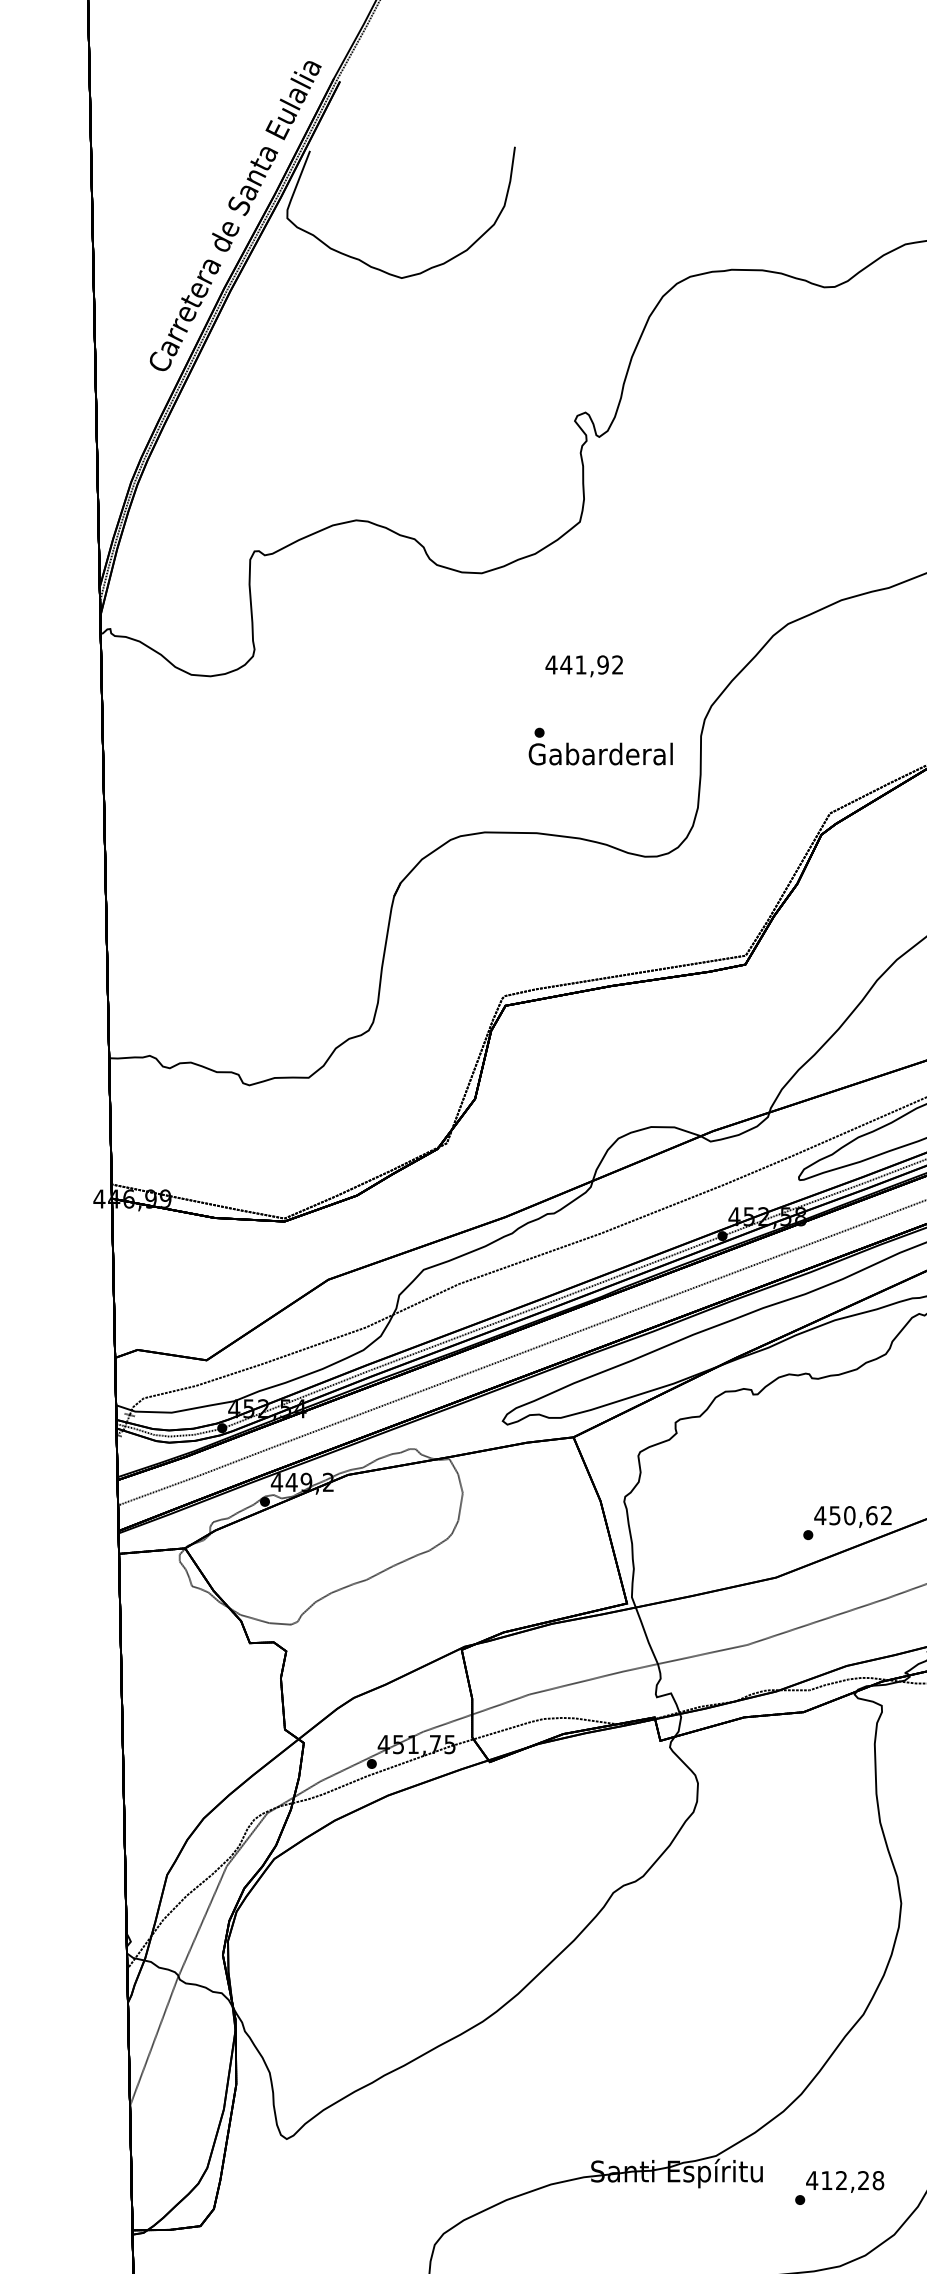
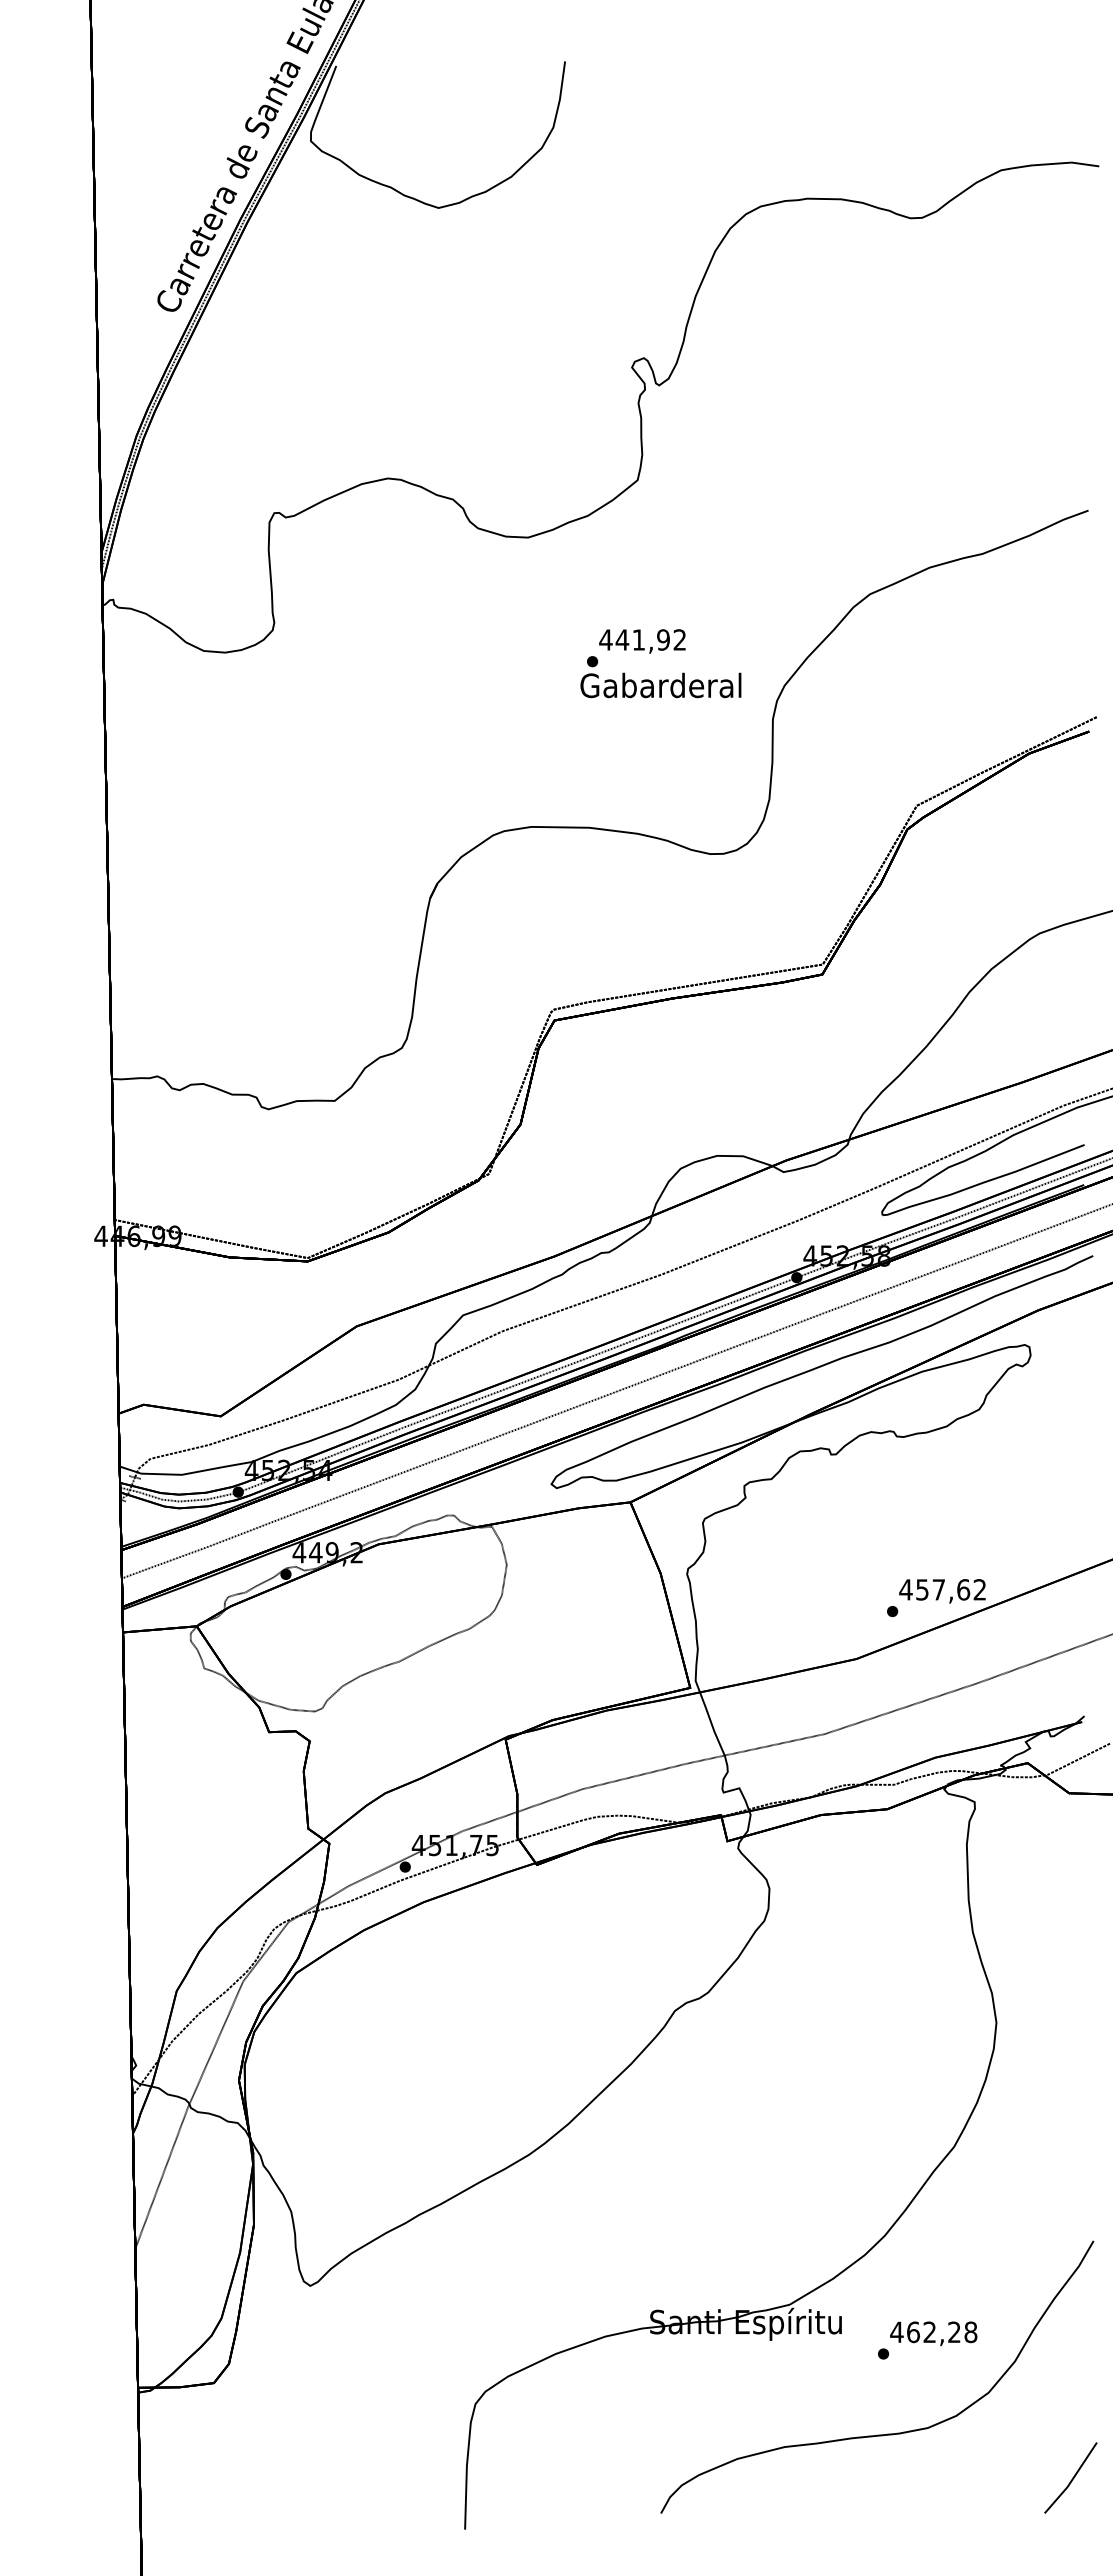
text: (600, 746) -> (660, 677), moved
text: (849, 1515) -> (938, 1589), 450,62 -> 457,62
text: (827, 2180) -> (913, 2332), 412,28 -> 462,28

